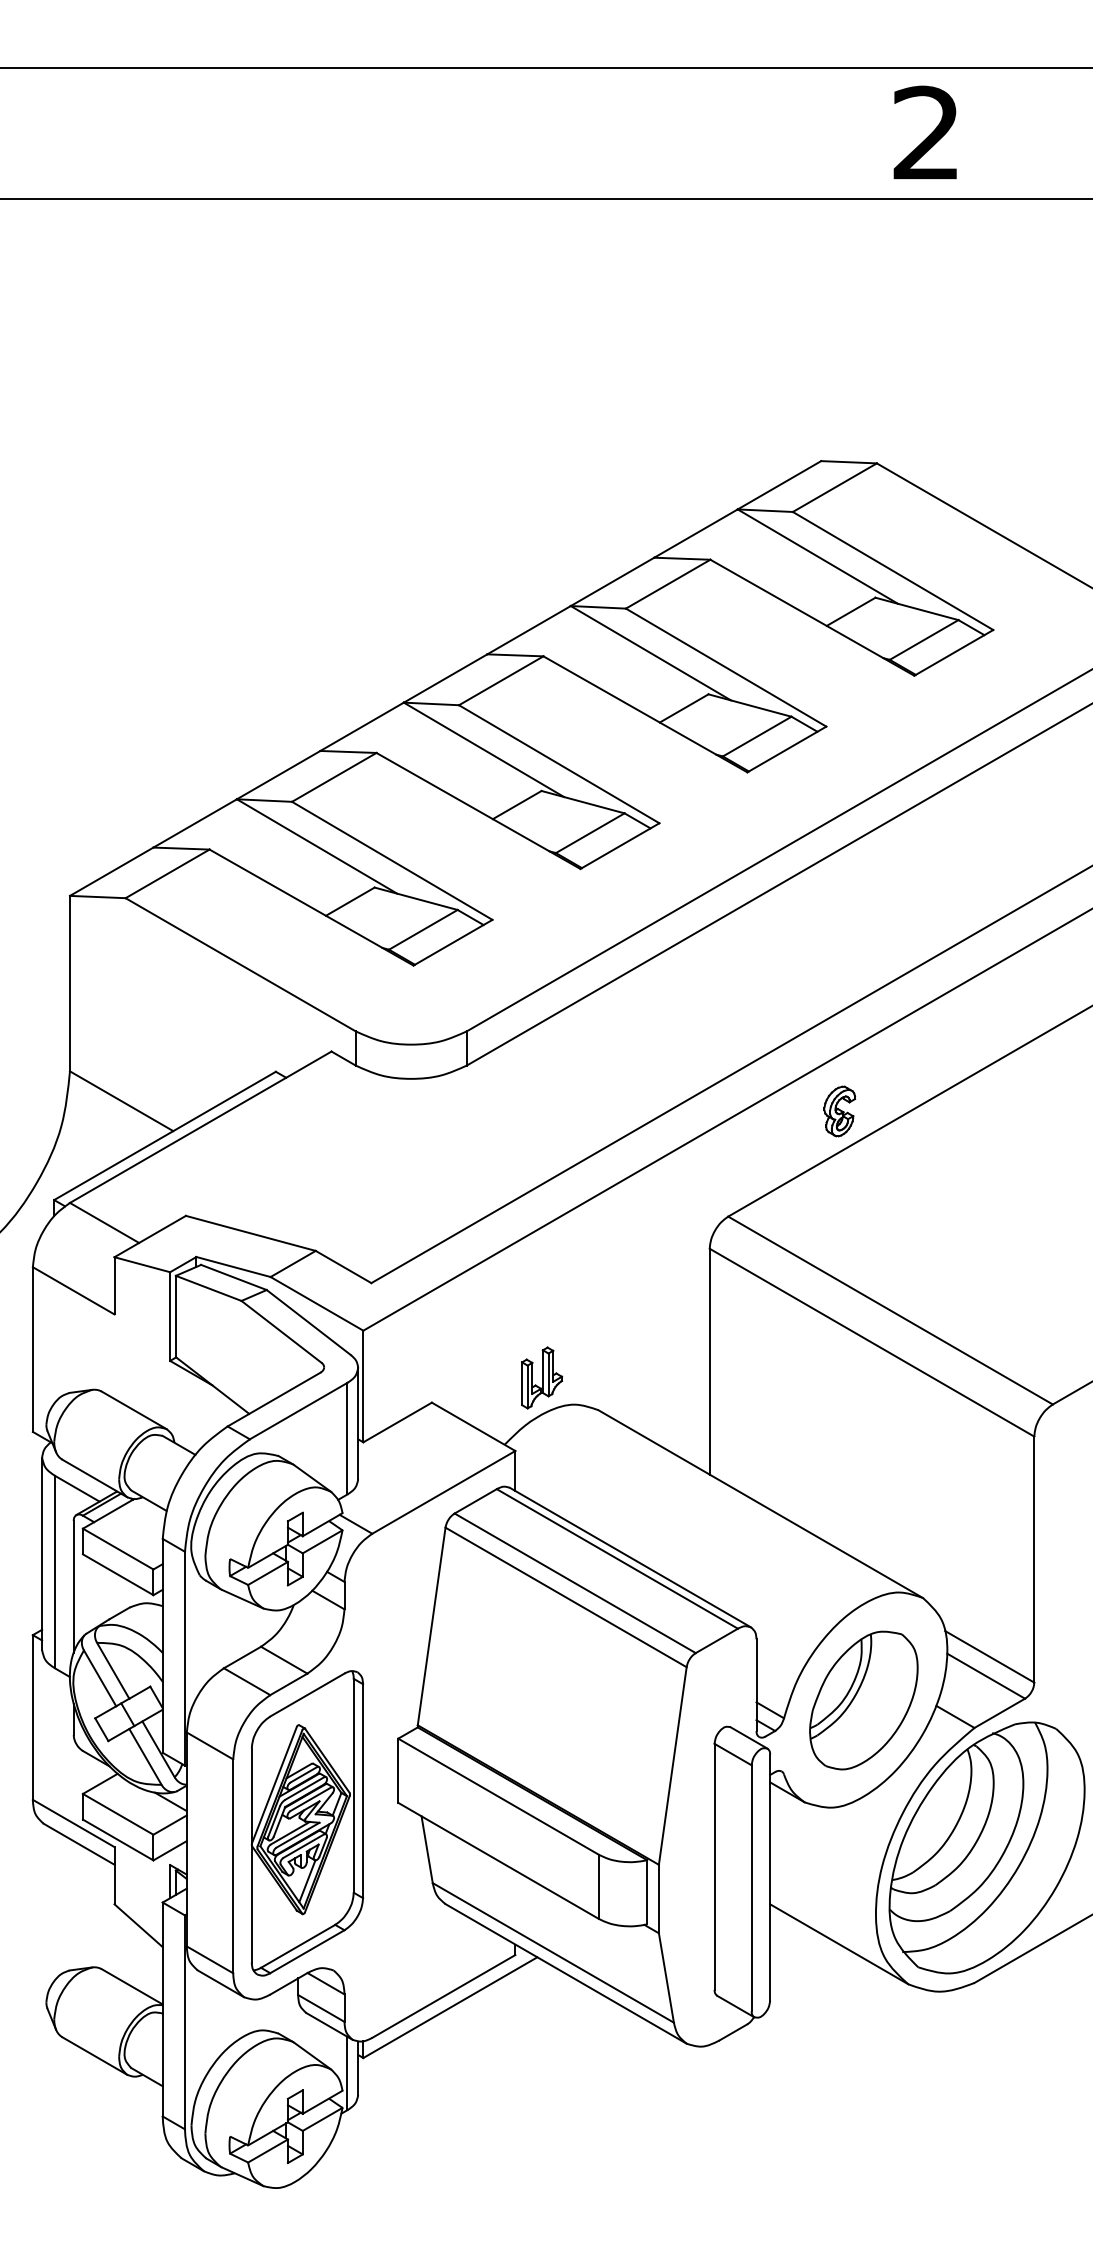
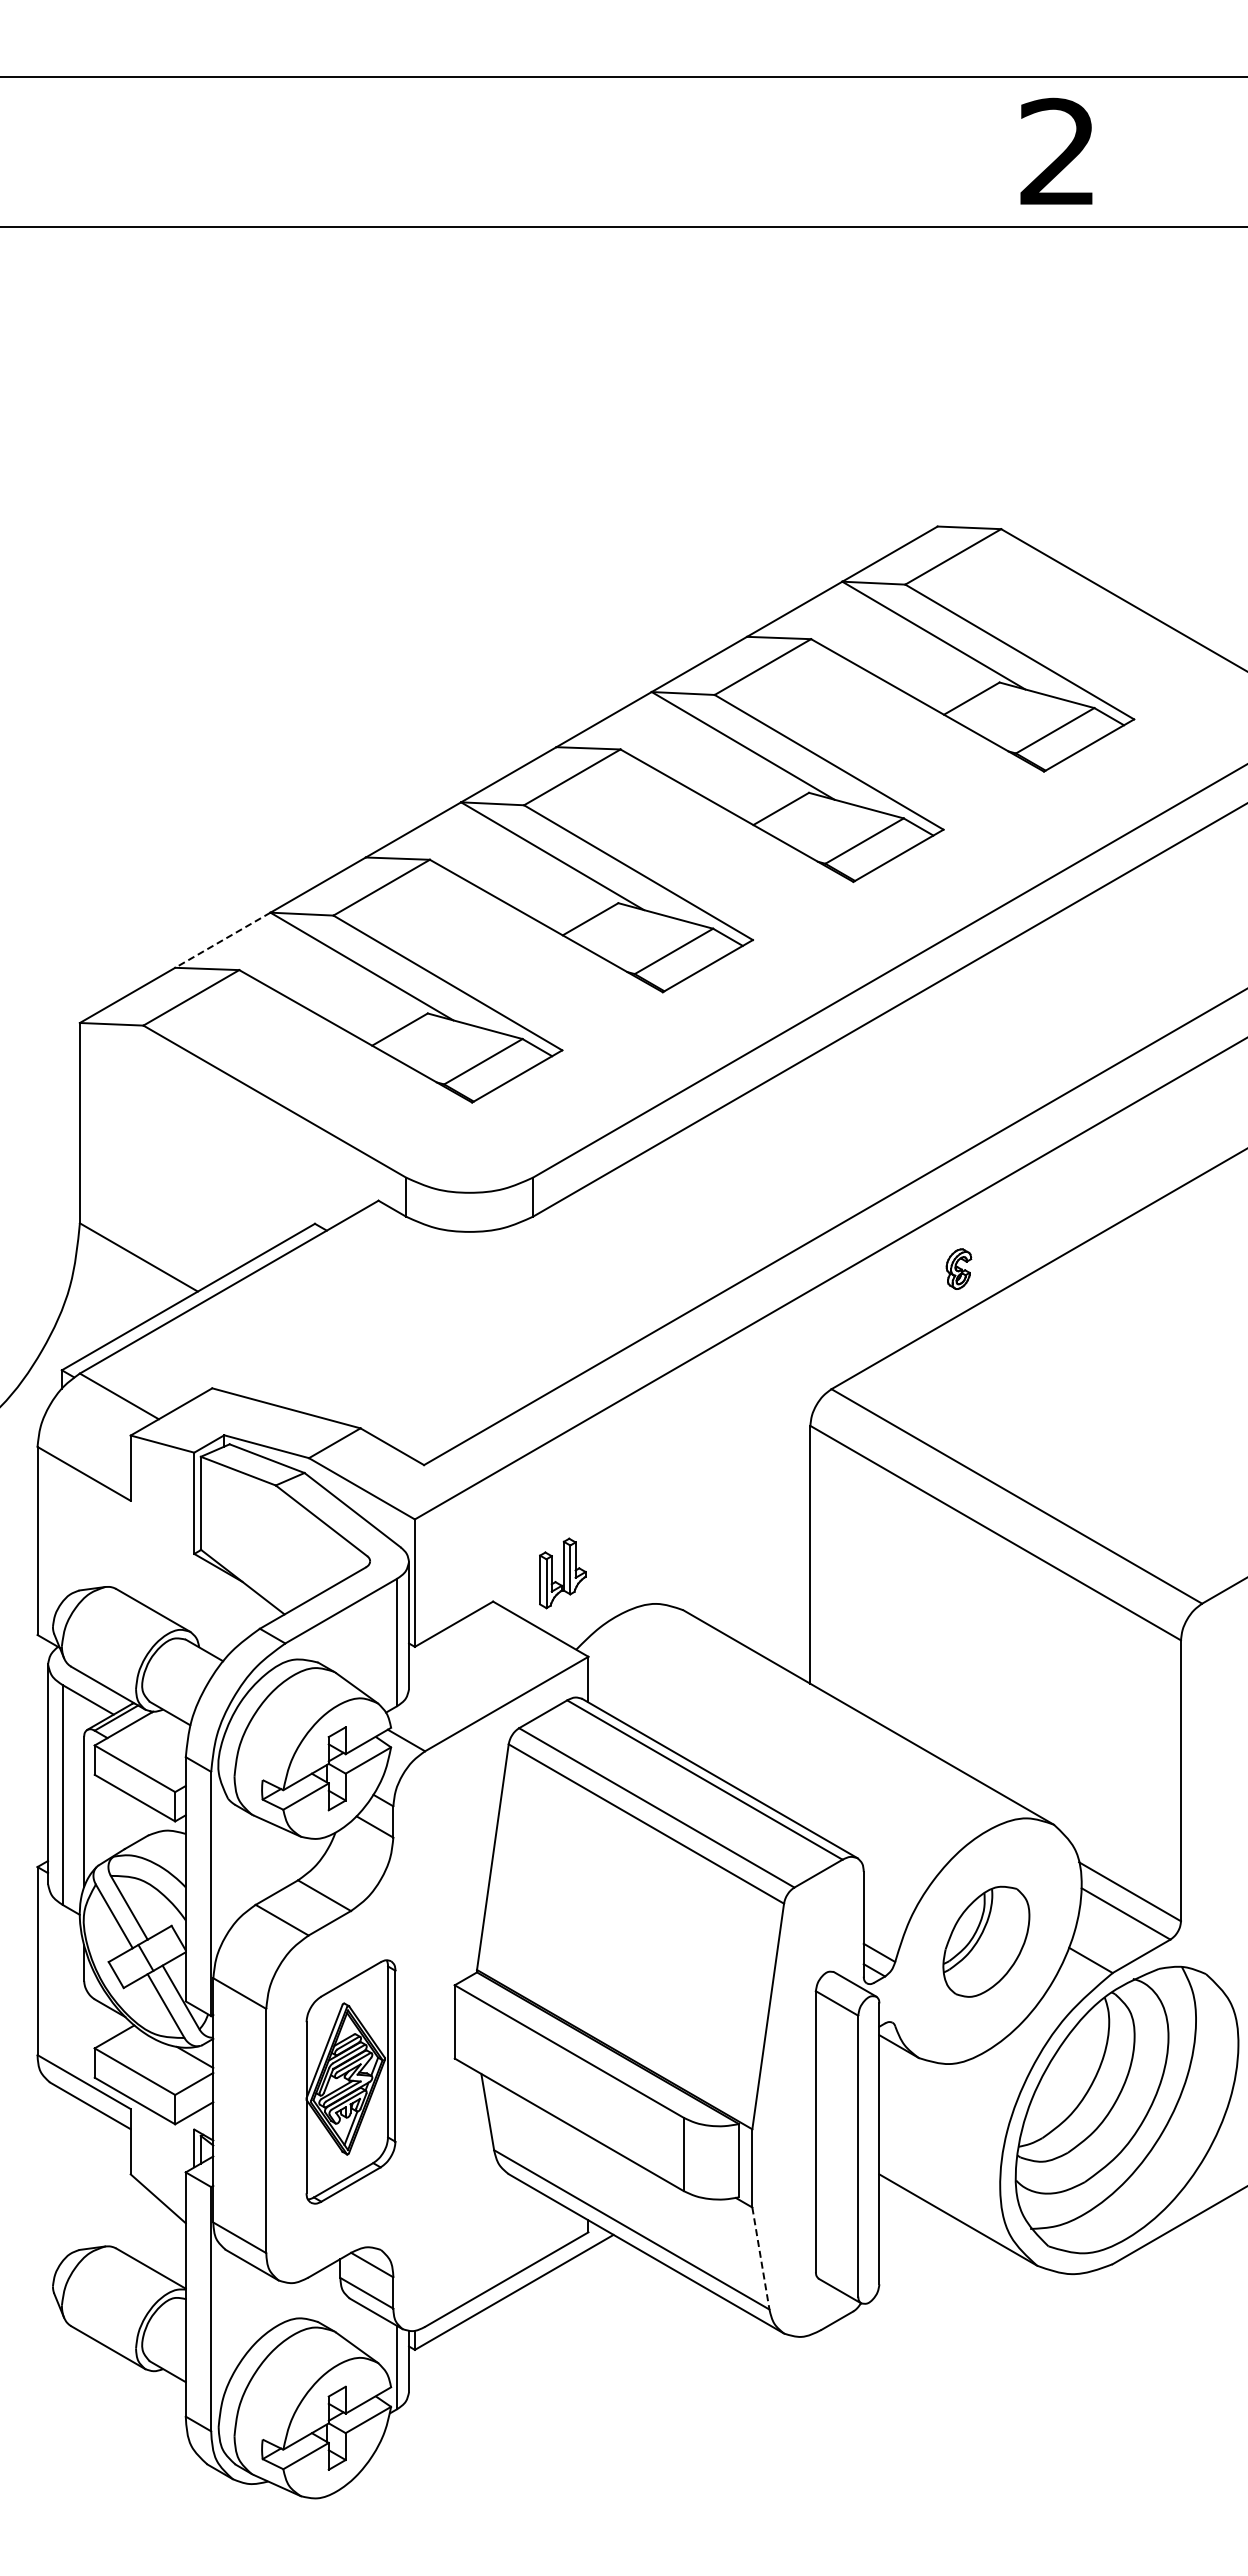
line: (194, 823) -> (222, 940), solid -> dashed
part: (839, 1110) -> (958, 1268), size x0.7
part: (541, 1378) -> (562, 1573), moved
part: (863, 1700) -> (986, 1941), size x0.7
part: (306, 1822) -> (350, 2081), size x0.7
line: (666, 1977) -> (760, 2258), solid -> dashed

